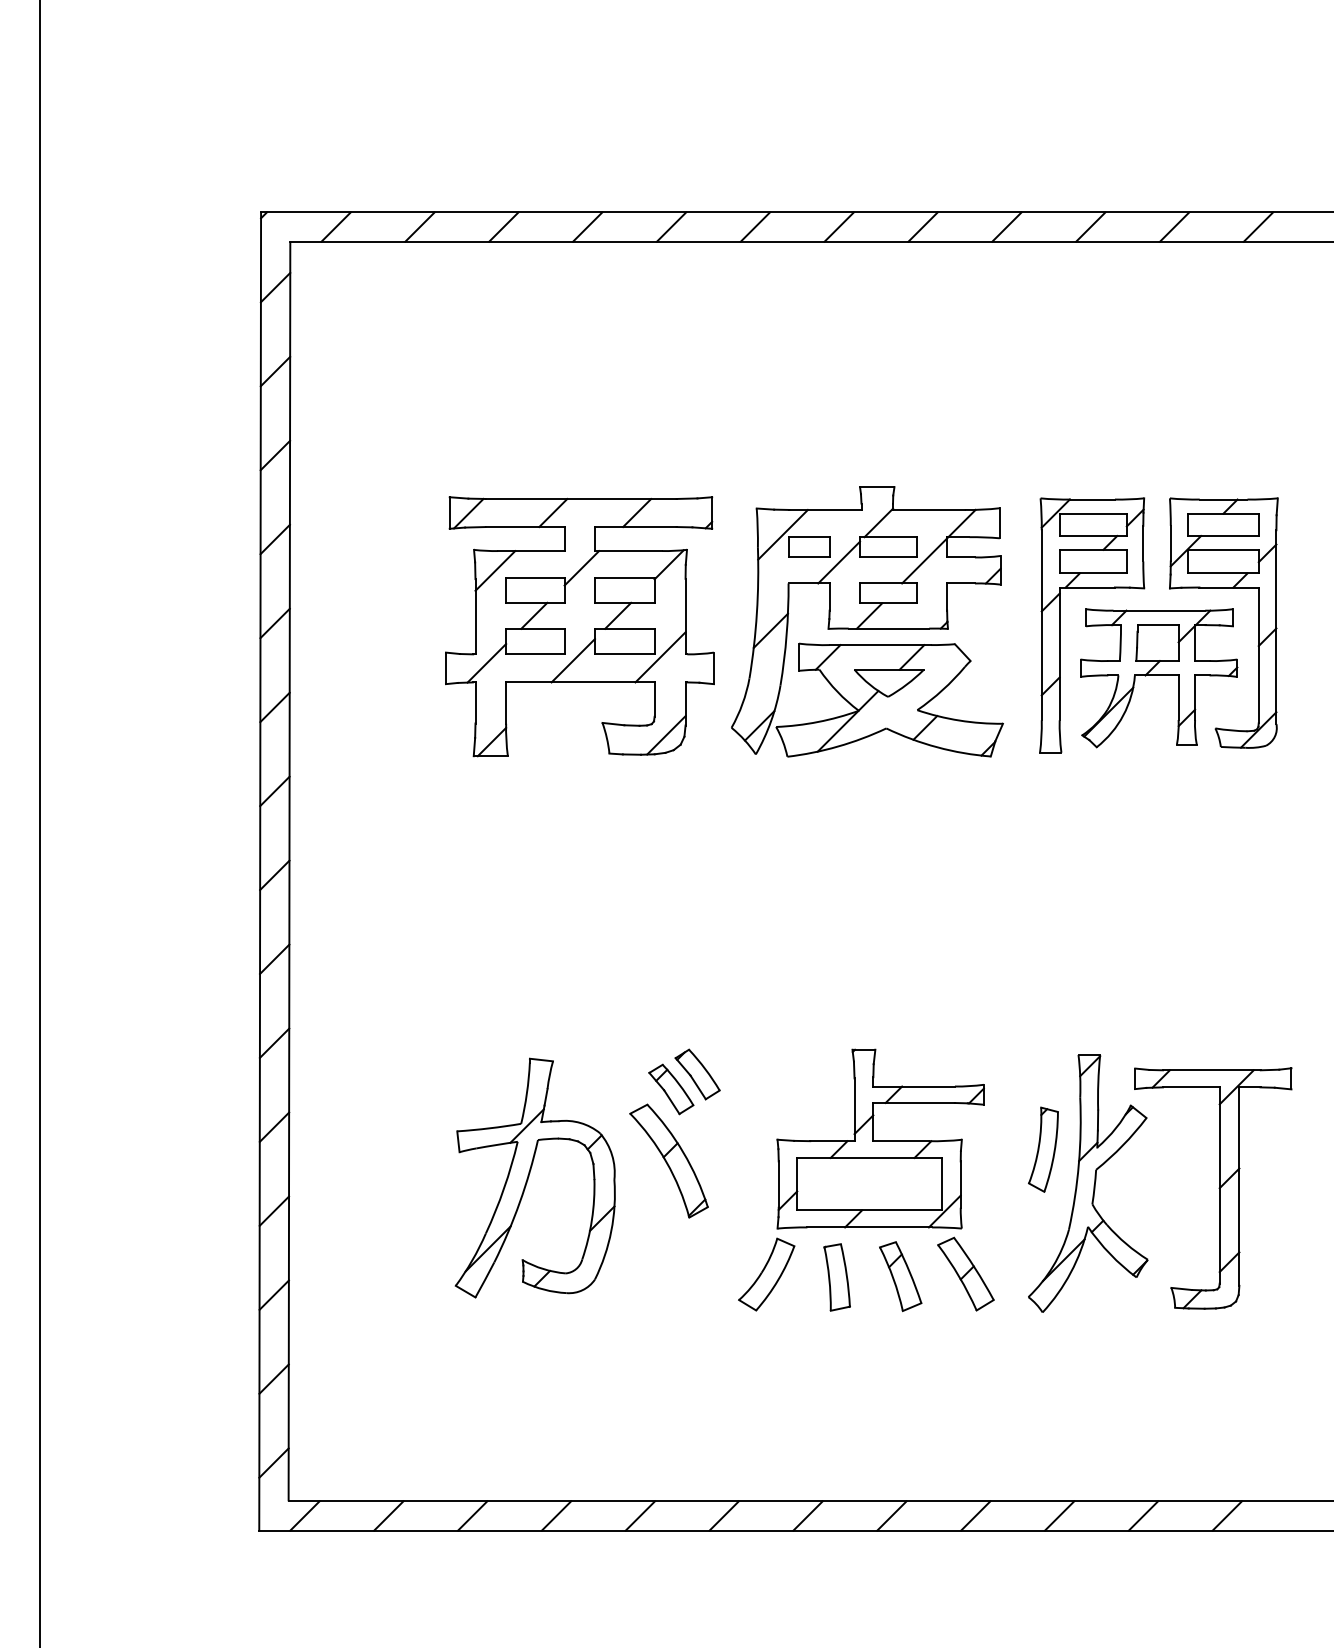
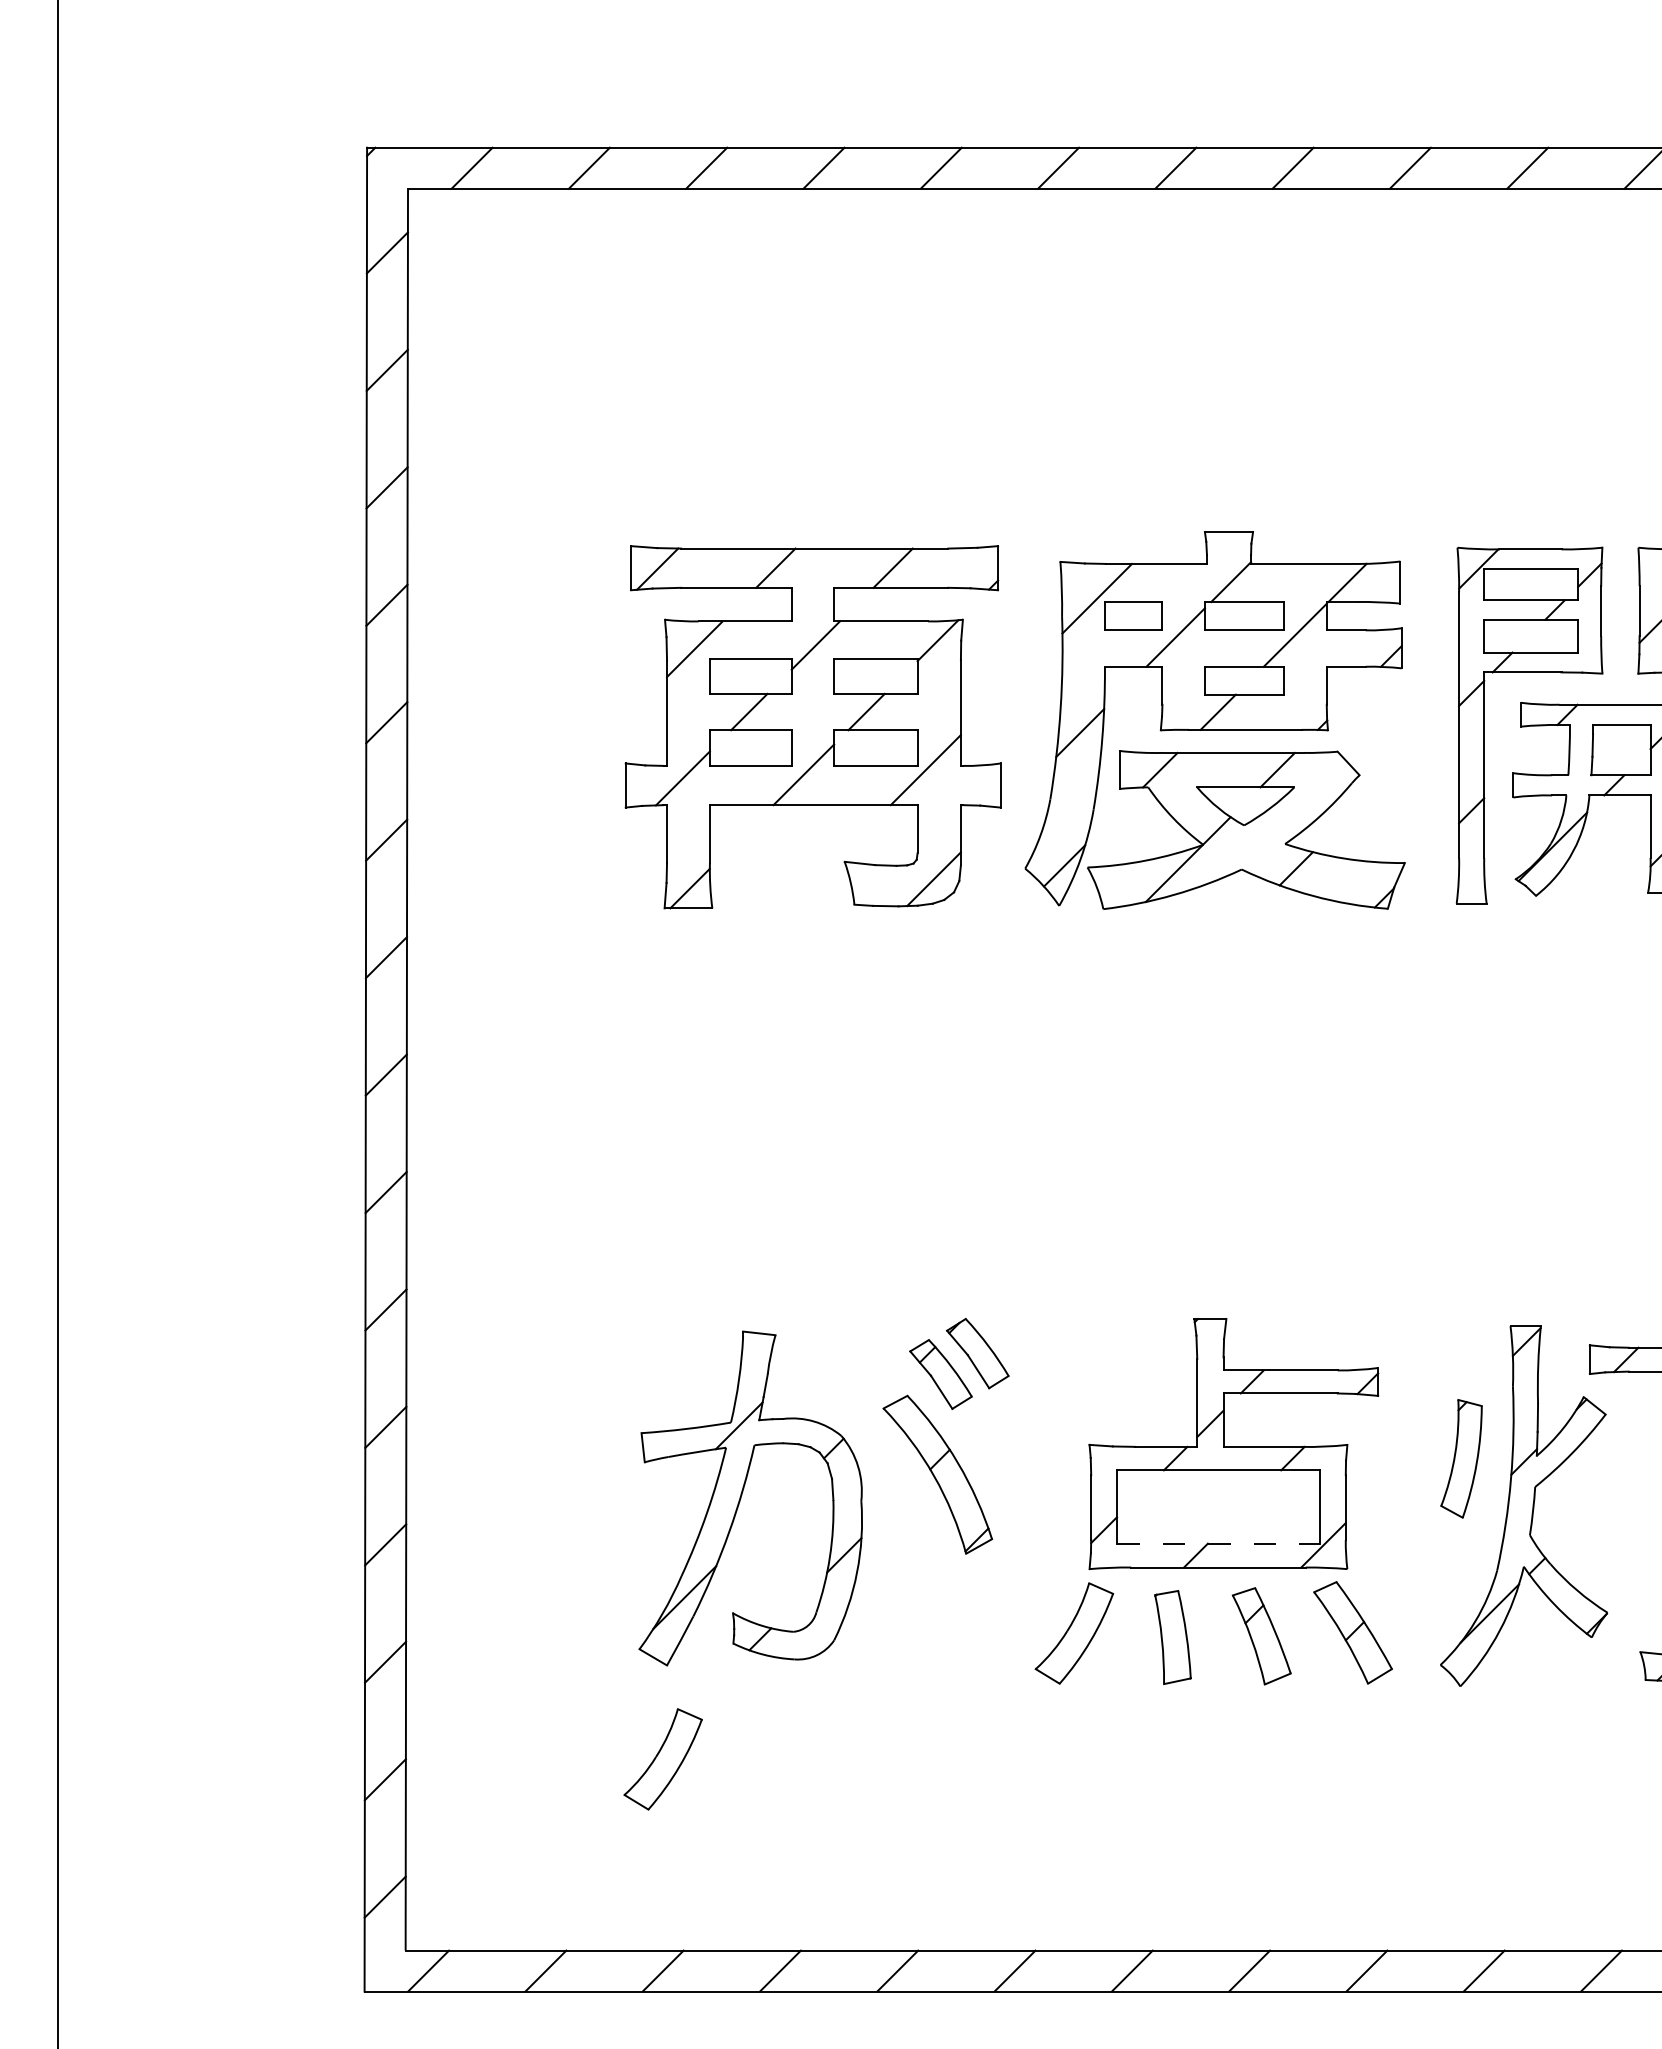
line: (870, 1210) -> (1219, 1543), solid -> dashed
part: (472, 1364) -> (662, 1759), added

